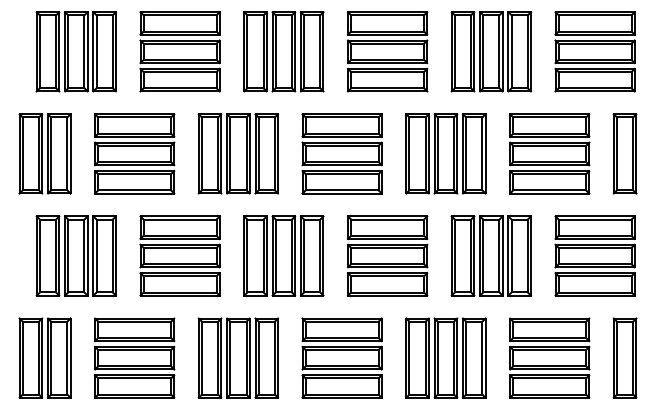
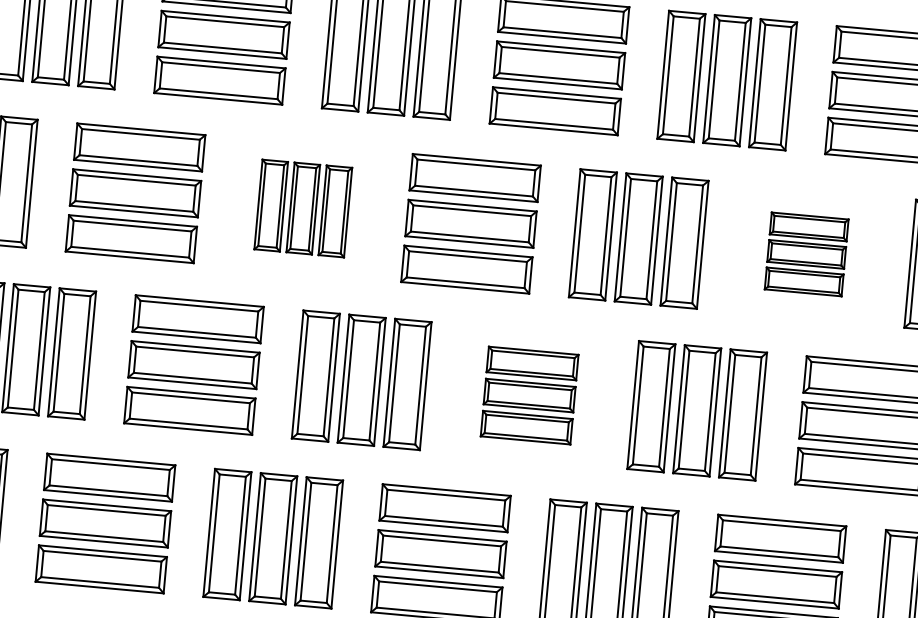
part: (238, 153) -> (303, 207), size x0.7
part: (549, 153) -> (806, 253), size x0.6
part: (387, 255) -> (529, 394), size x0.7

